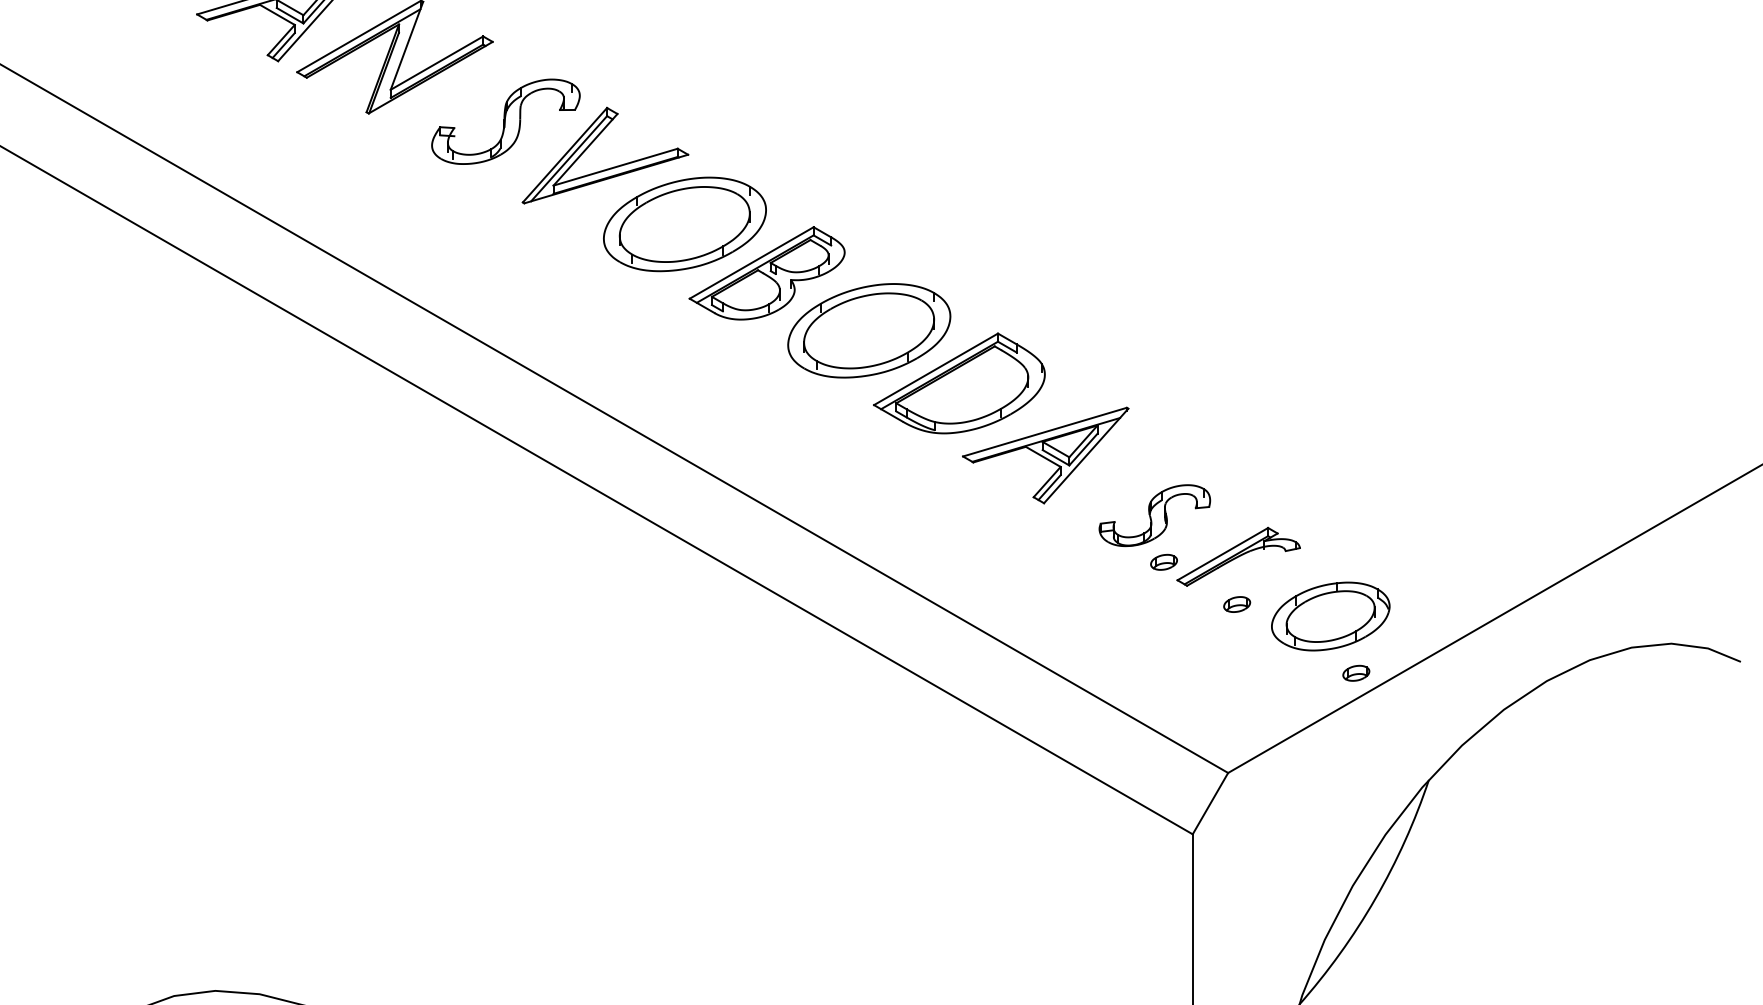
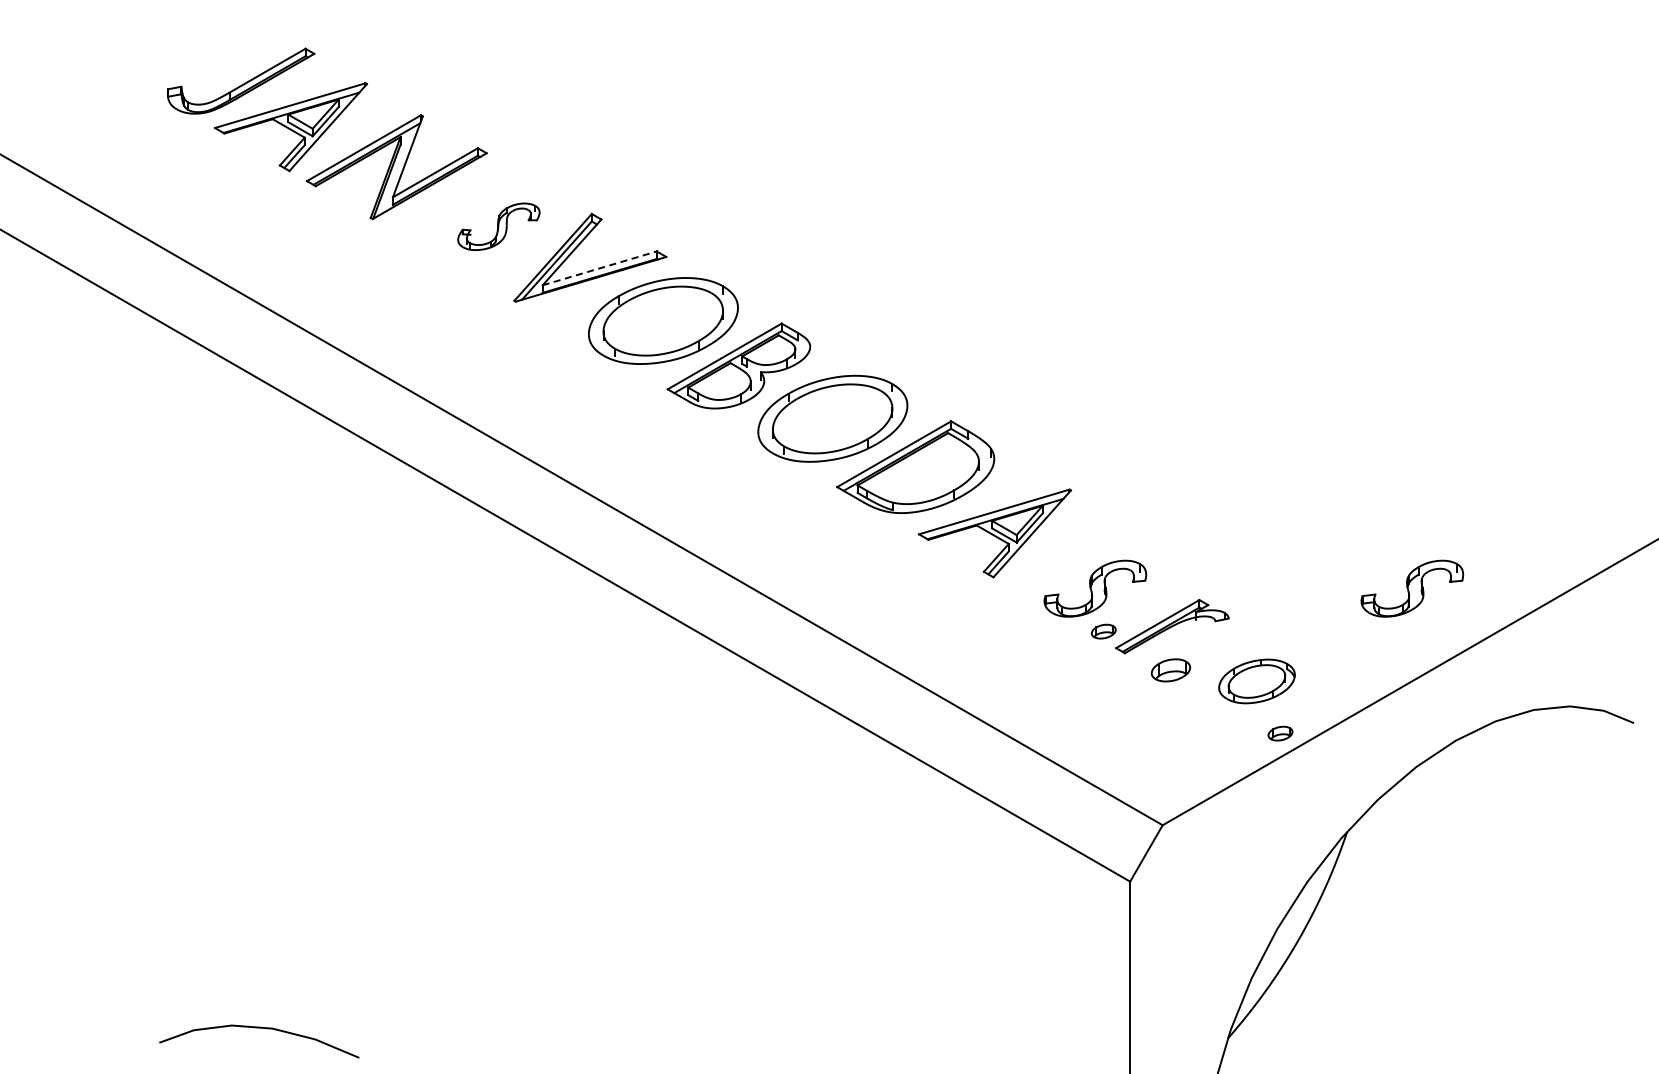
part: (505, 121) -> (498, 226), size x0.6
line: (615, 167) -> (599, 268), solid -> dashed
part: (1499, 515) -> (1412, 588), added
part: (1236, 604) -> (1170, 670), size x1.6
part: (1330, 616) -> (1256, 681), size x0.7

